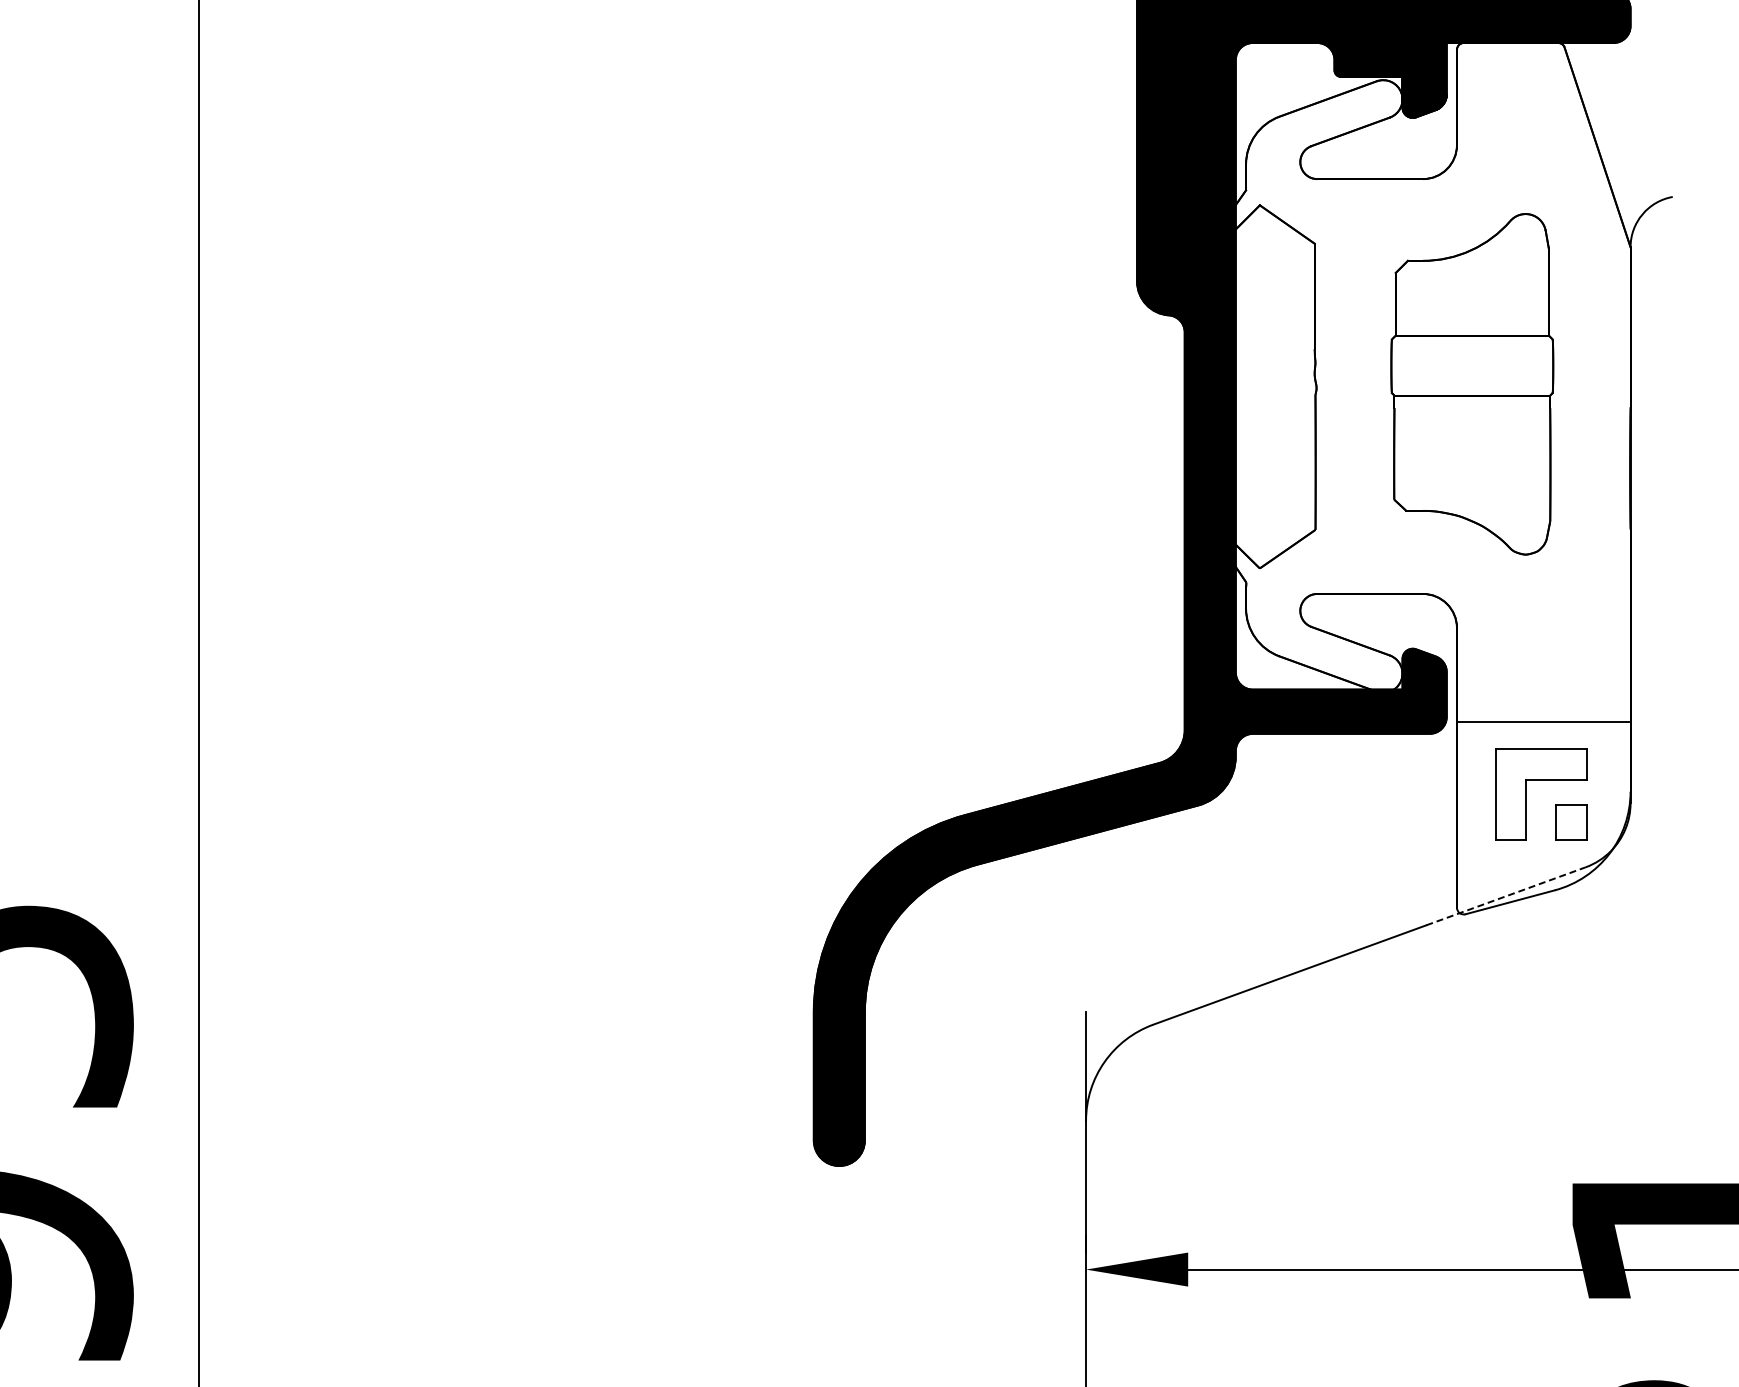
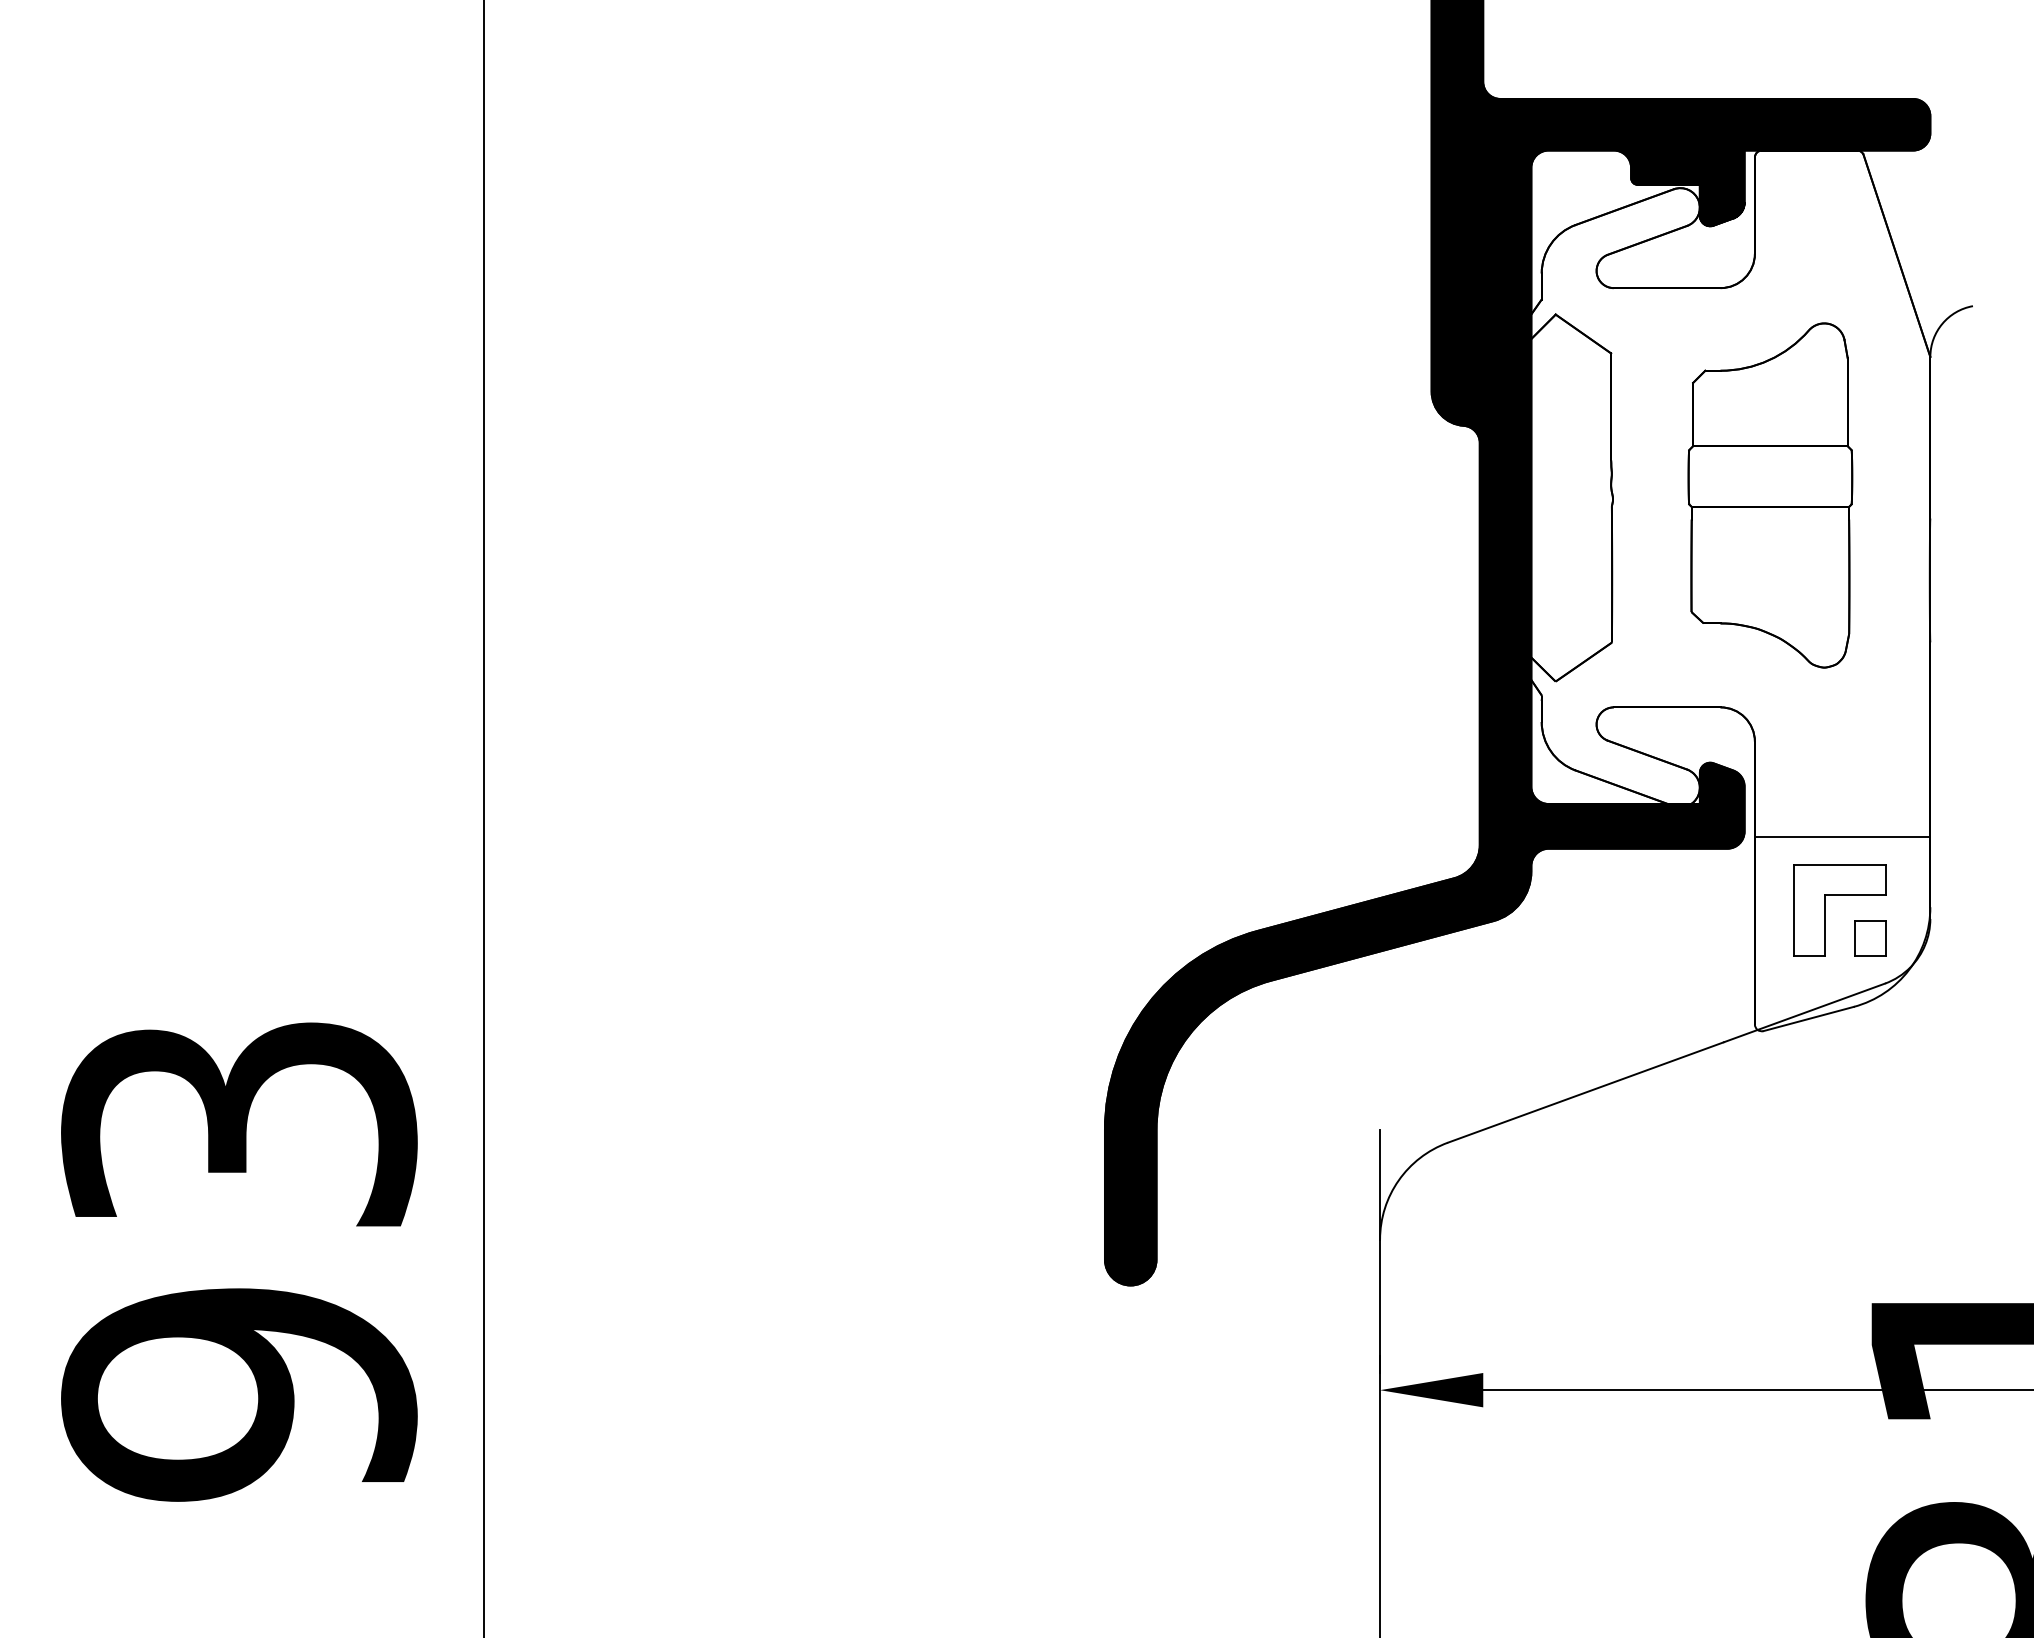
line: (1506, 895) -> (1804, 1012), dashed -> solid

